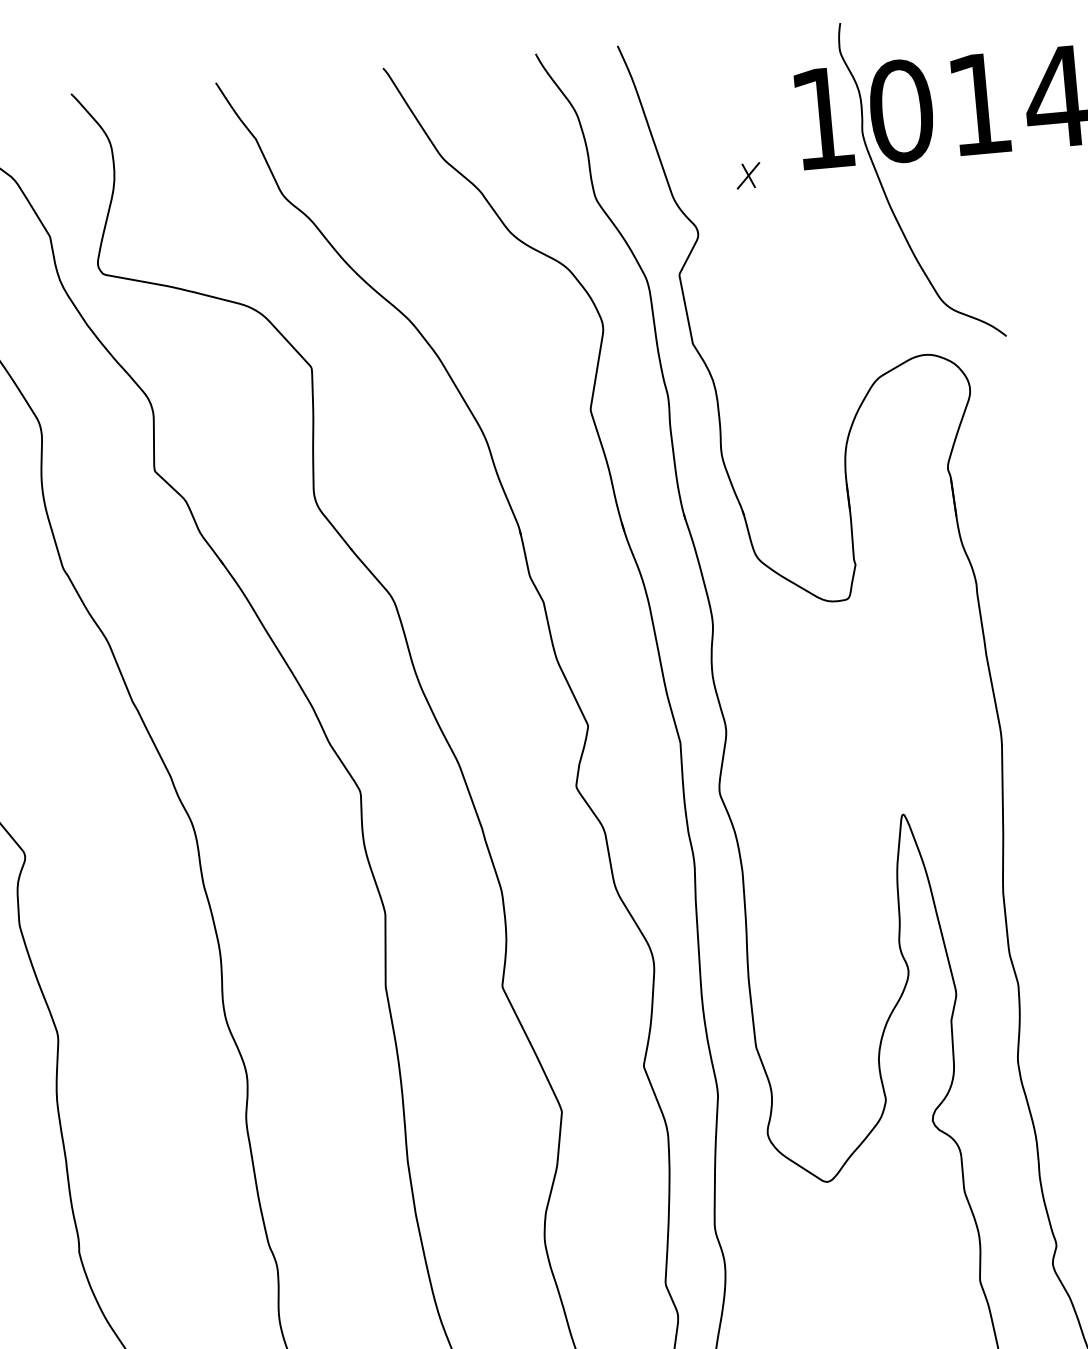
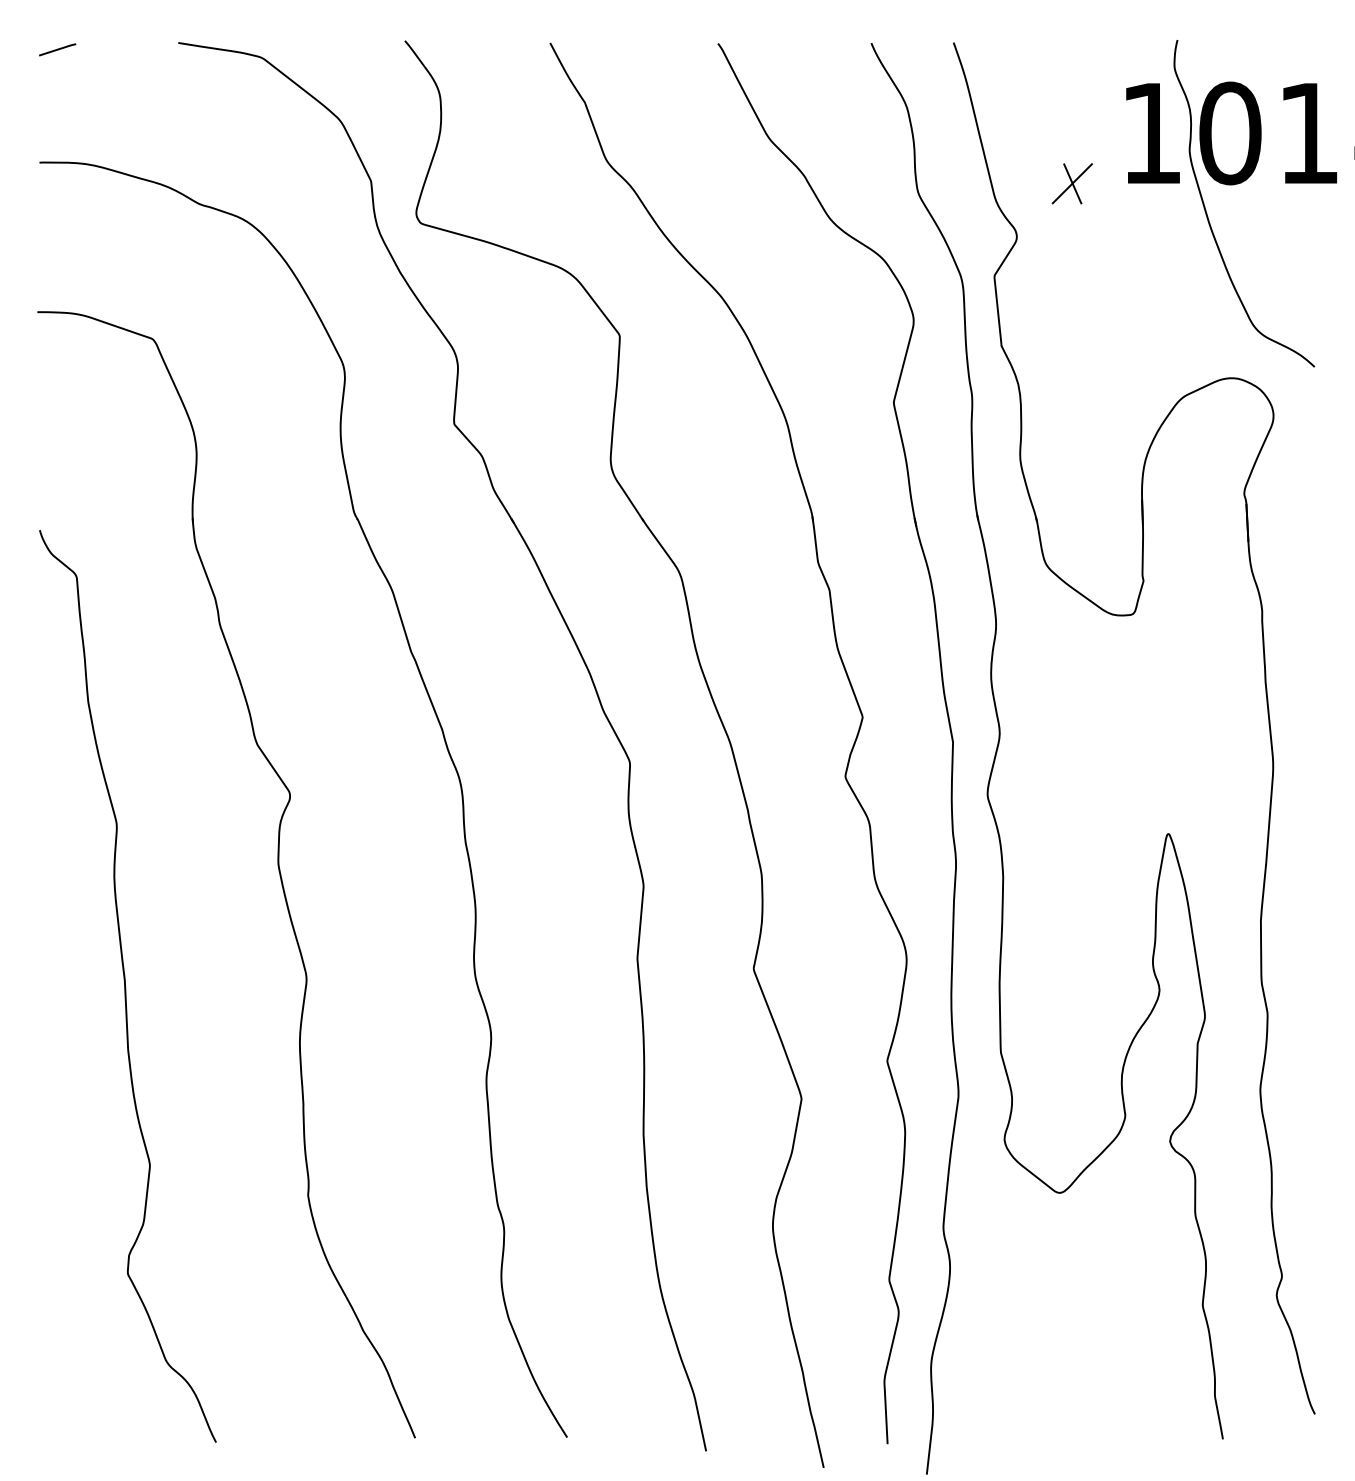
part: (747, 175) -> (1071, 183), size x1.67

